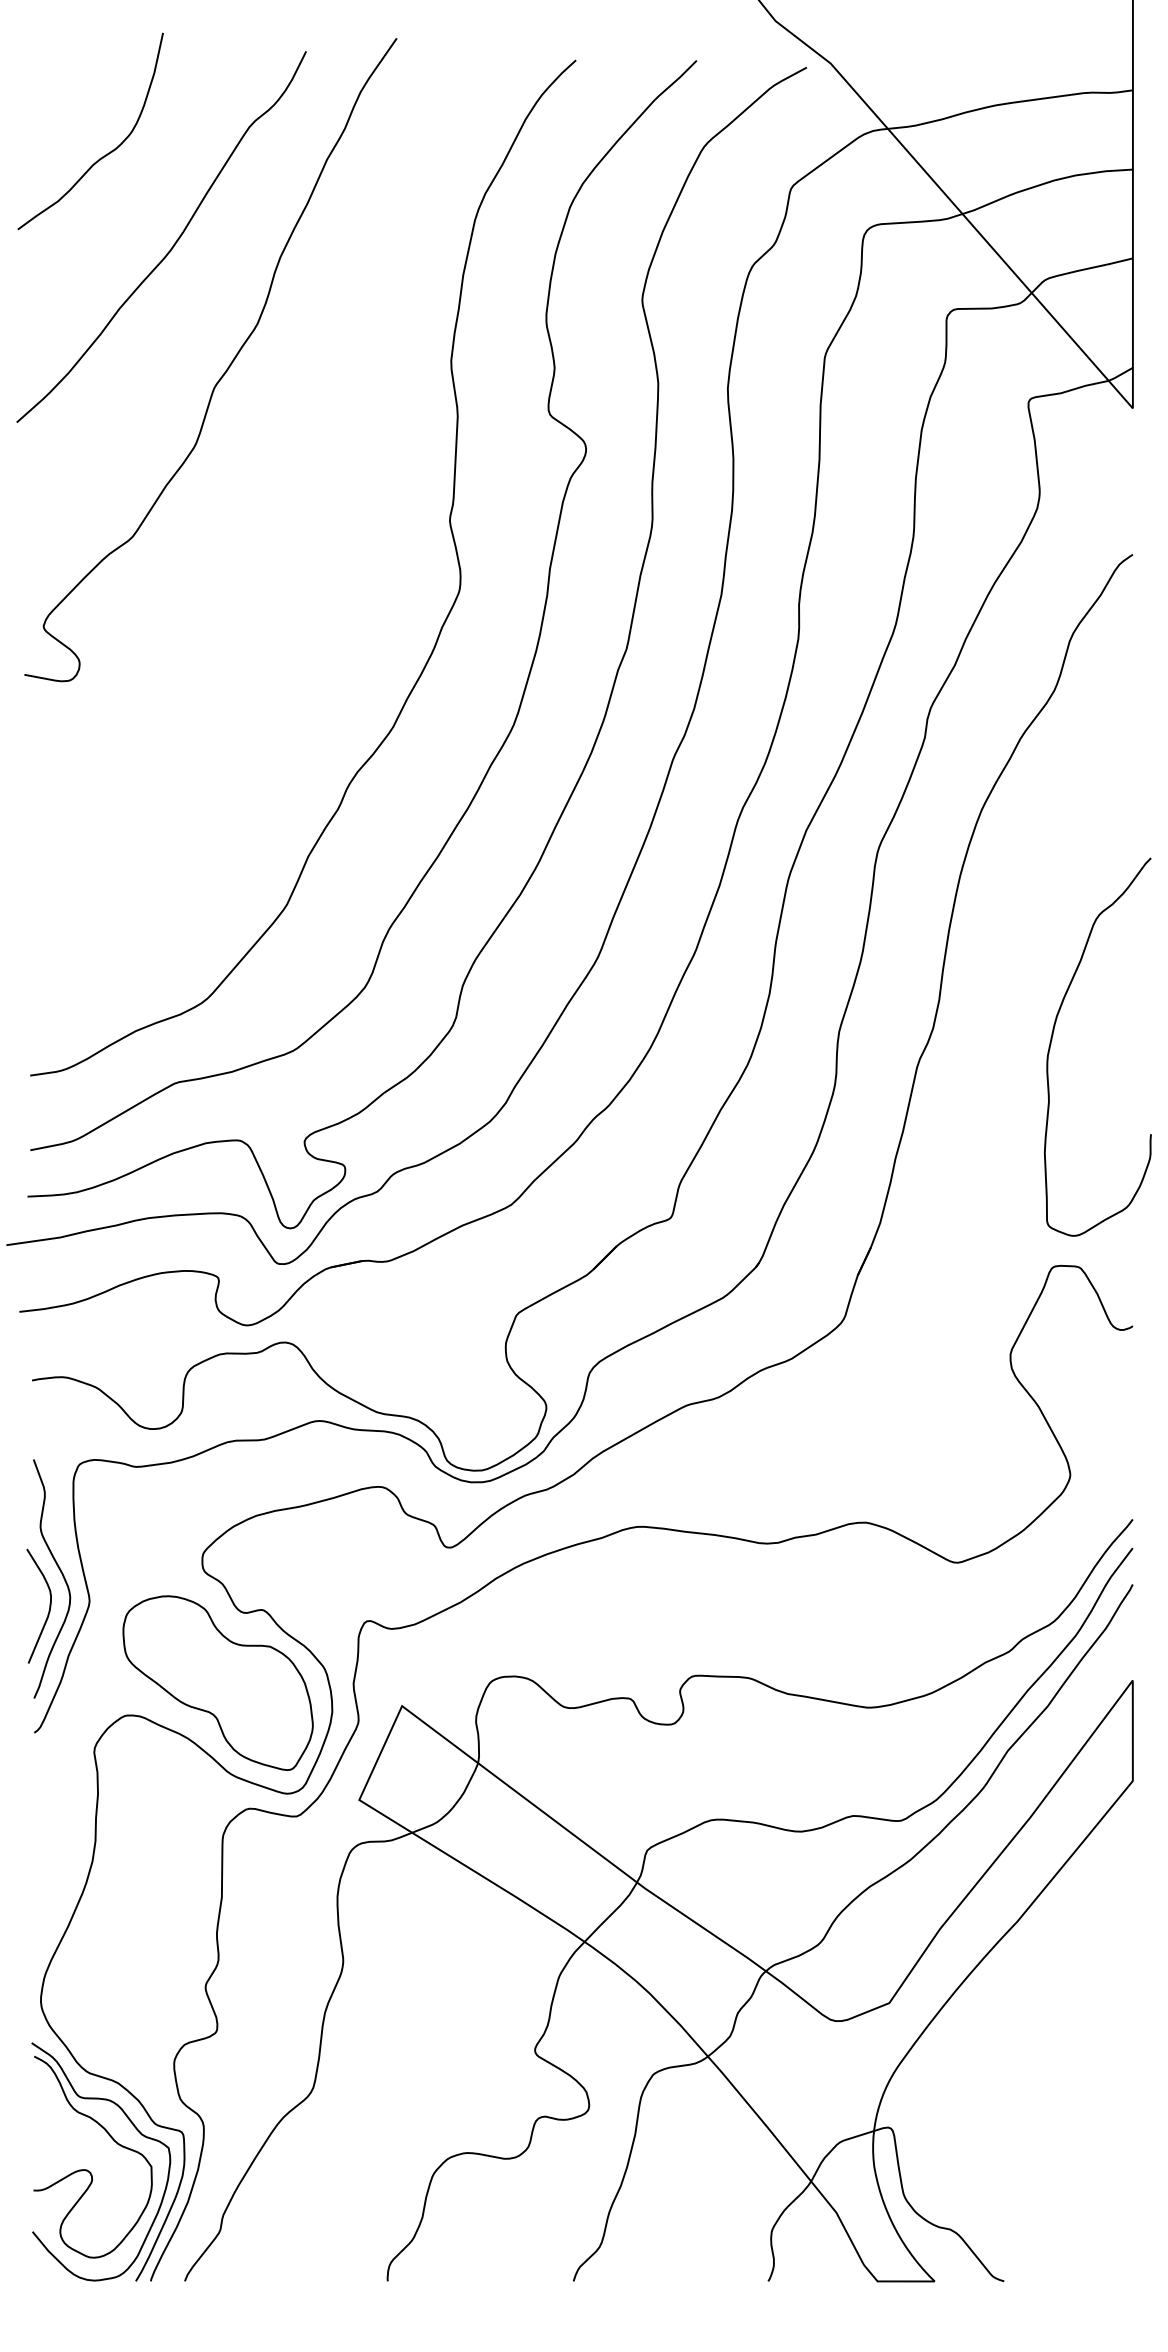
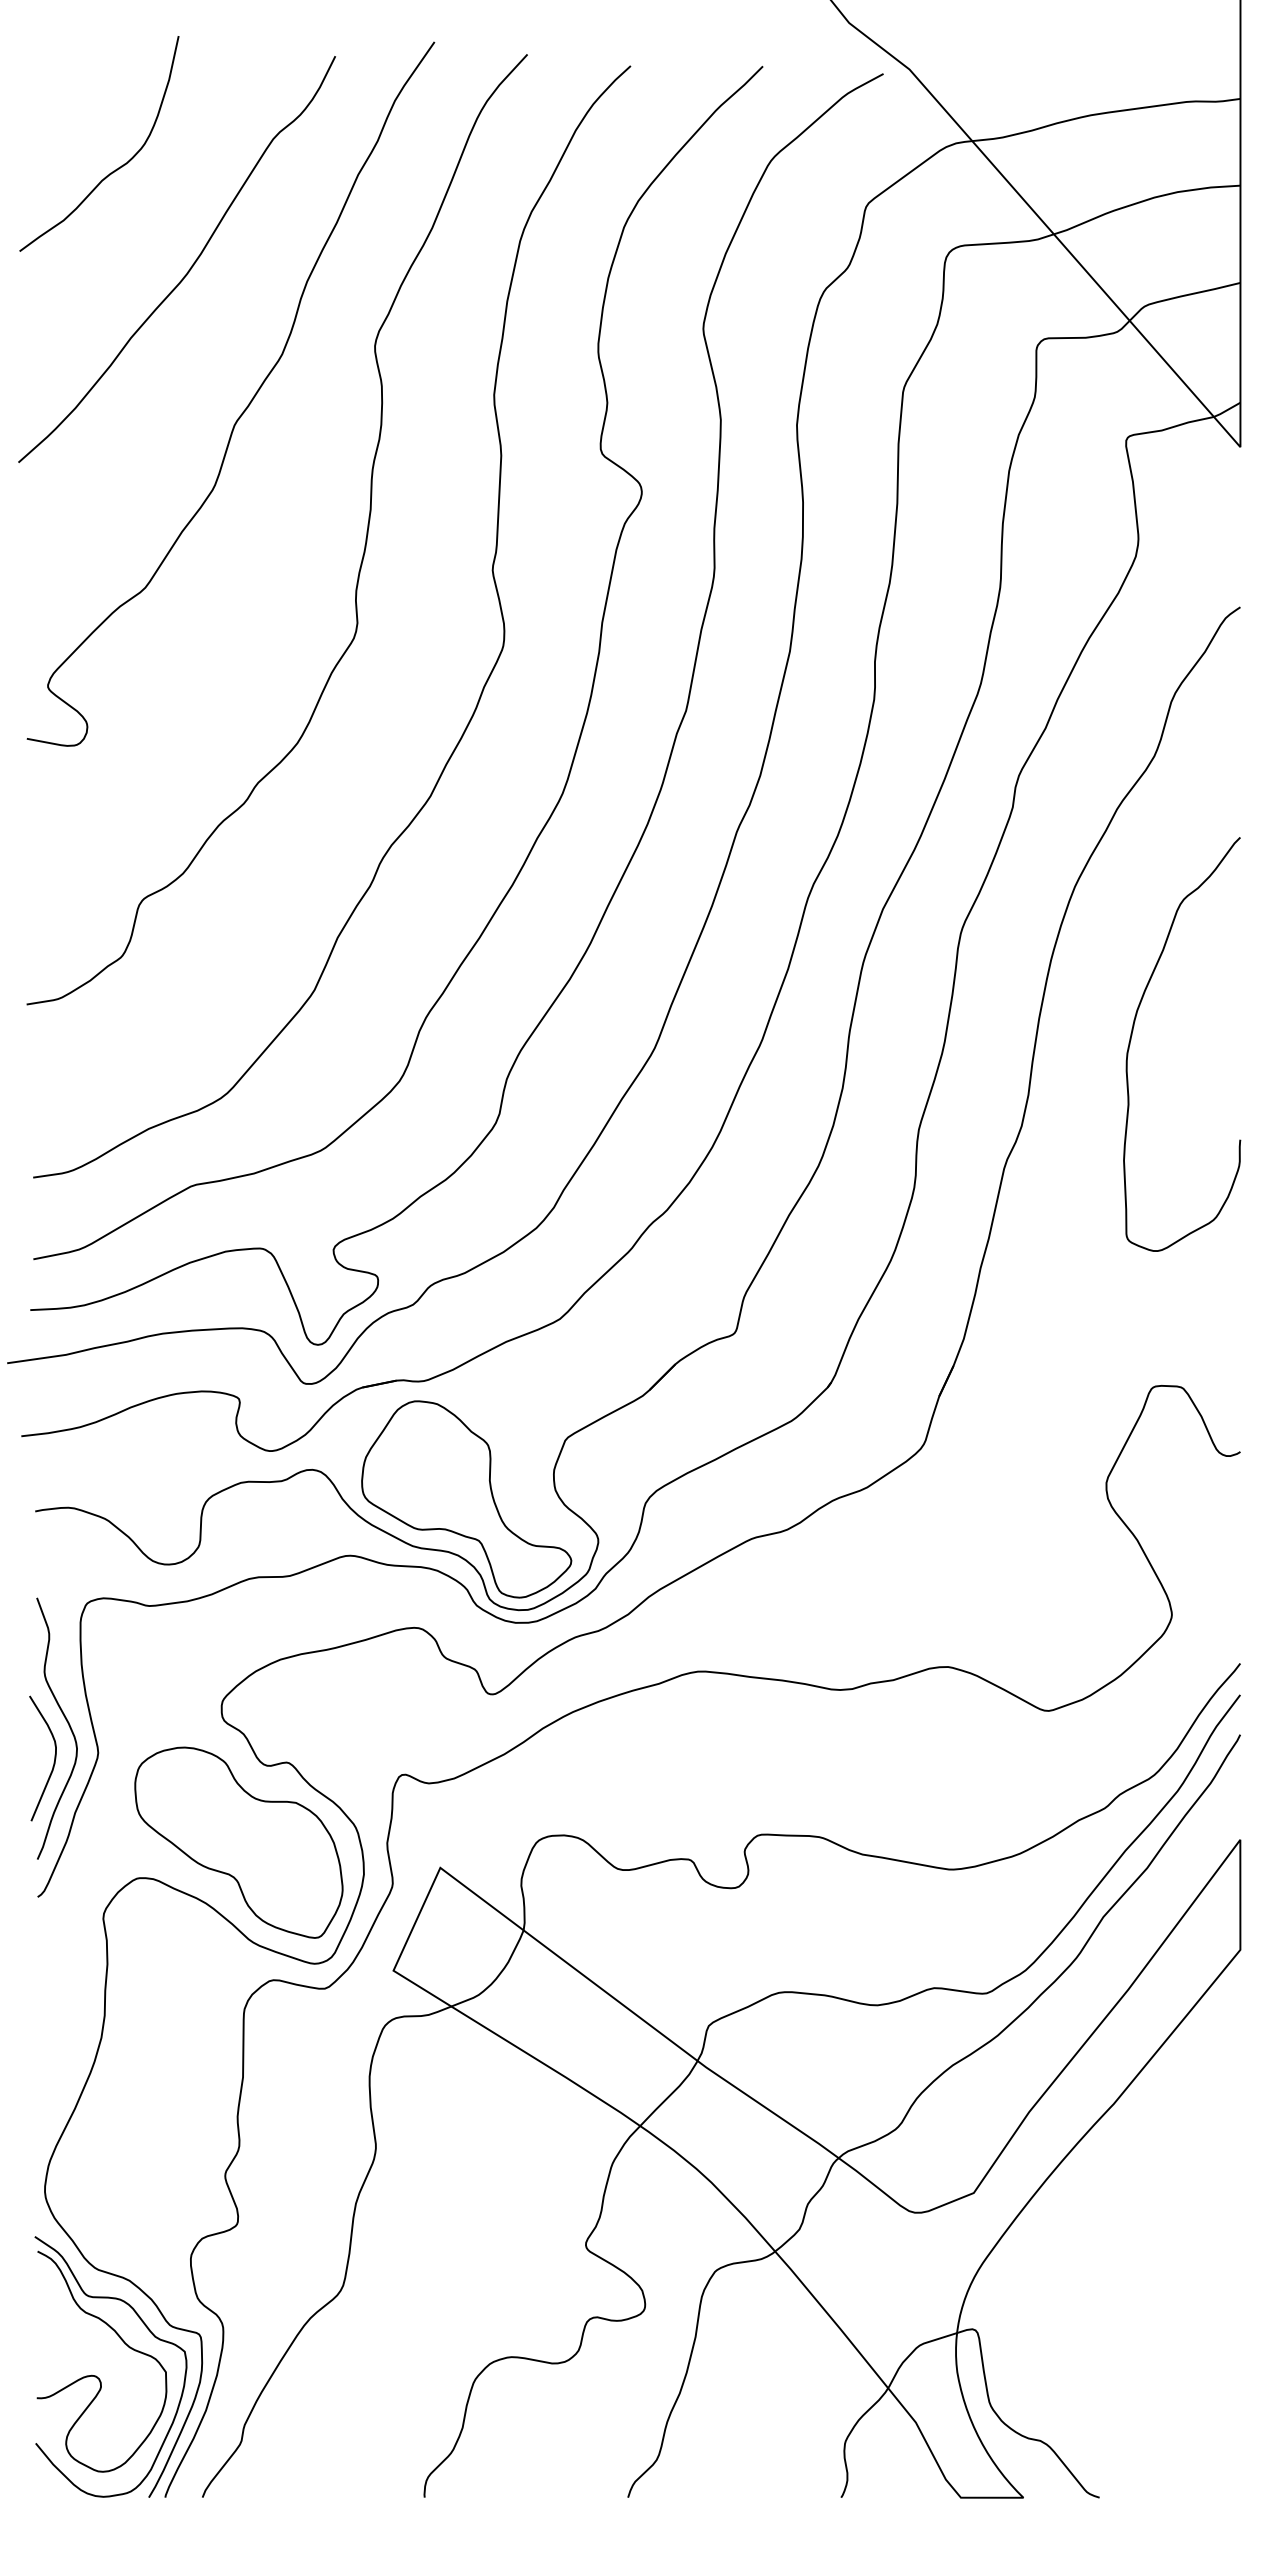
curve: (332, 498) -> (364, 545), added
curve: (1053, 1035) -> (1133, 1031), moved
part: (425, 1369) -> (466, 1499), added

